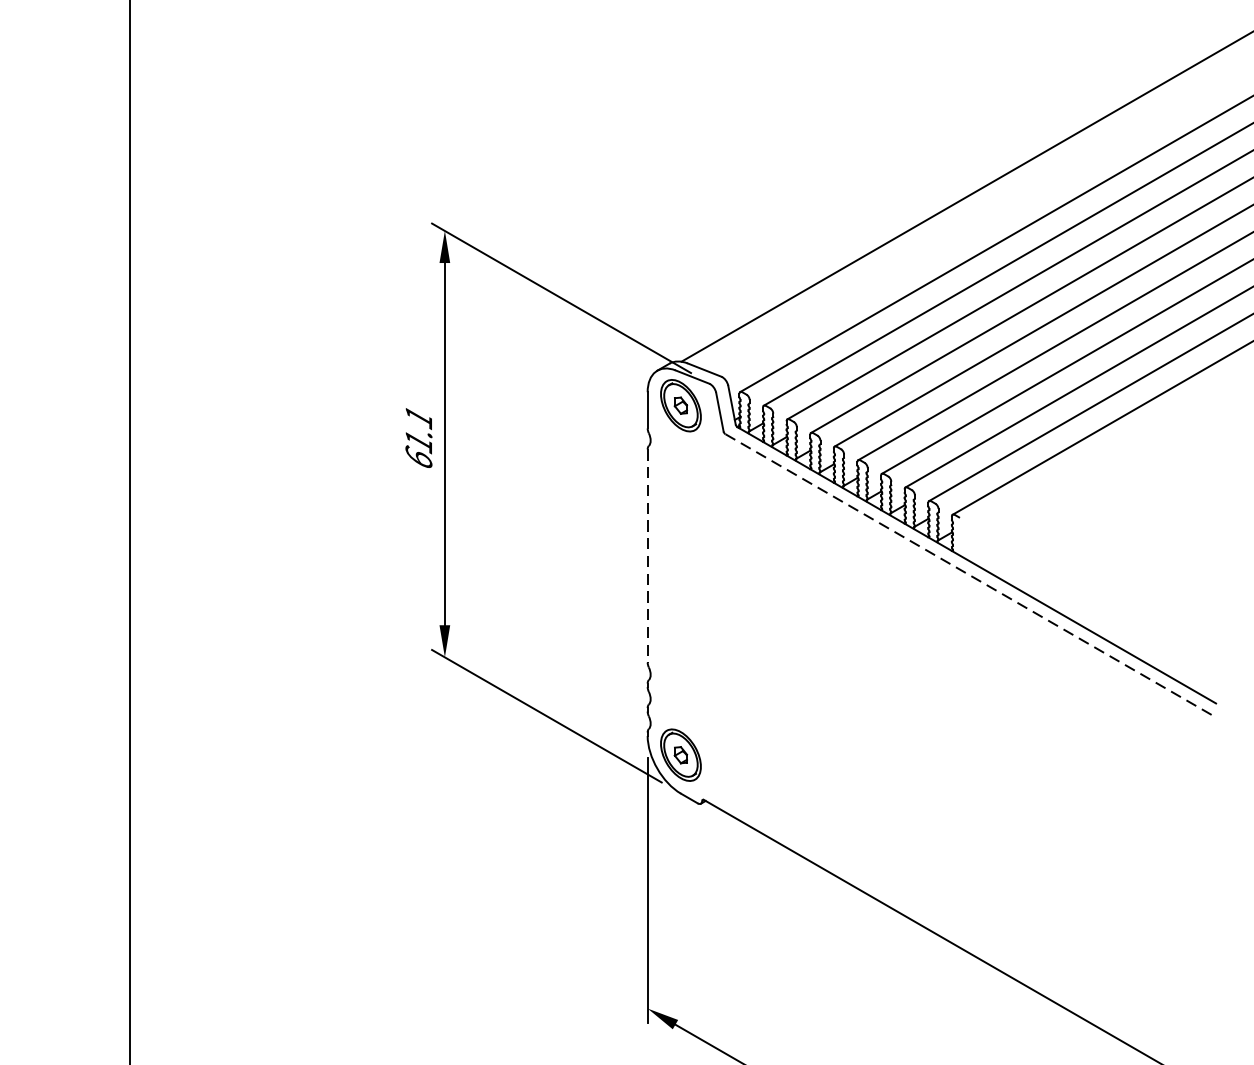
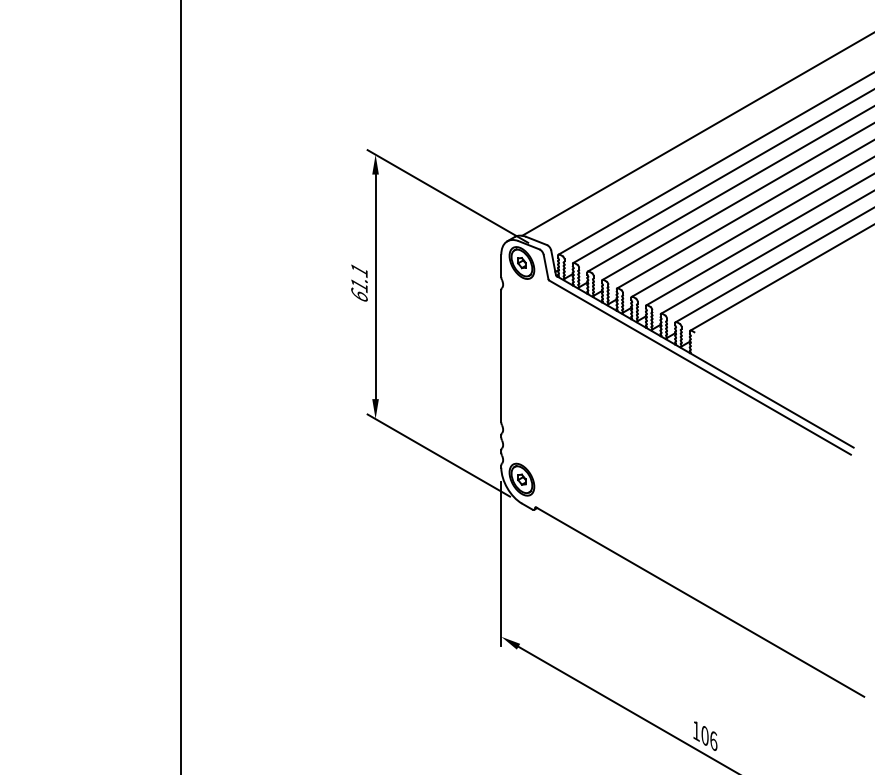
line: (647, 556) -> (501, 356), dashed -> solid
line: (967, 574) -> (699, 367), dashed -> solid

